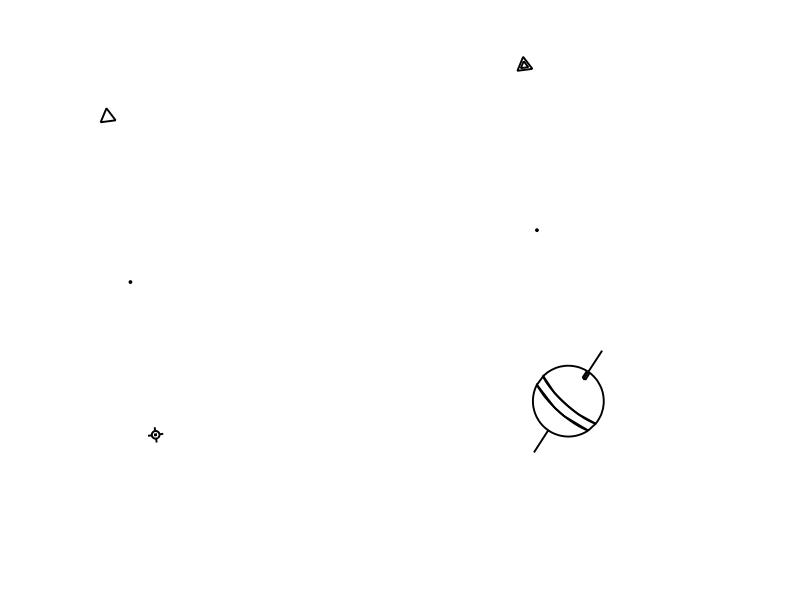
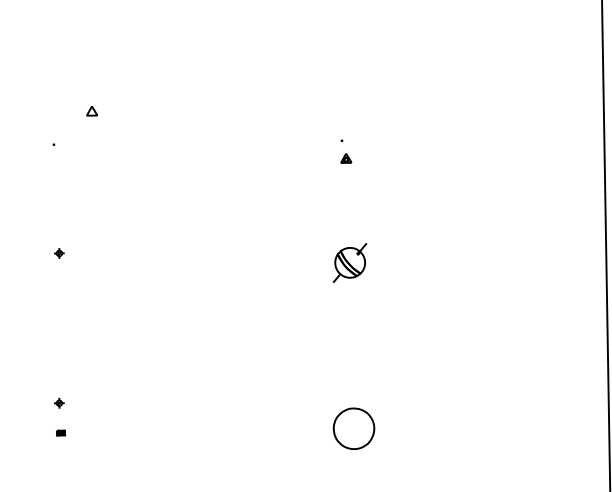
part: (524, 63) -> (346, 158), moved
part: (106, 115) -> (91, 111), moved
part: (567, 400) -> (349, 262), size x0.6

